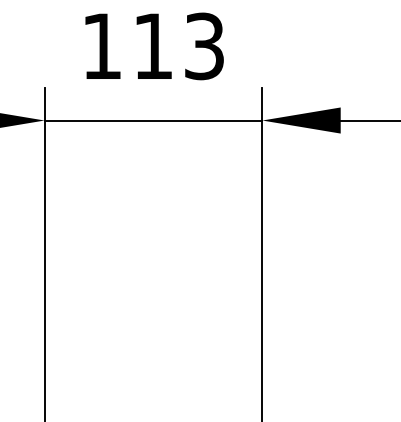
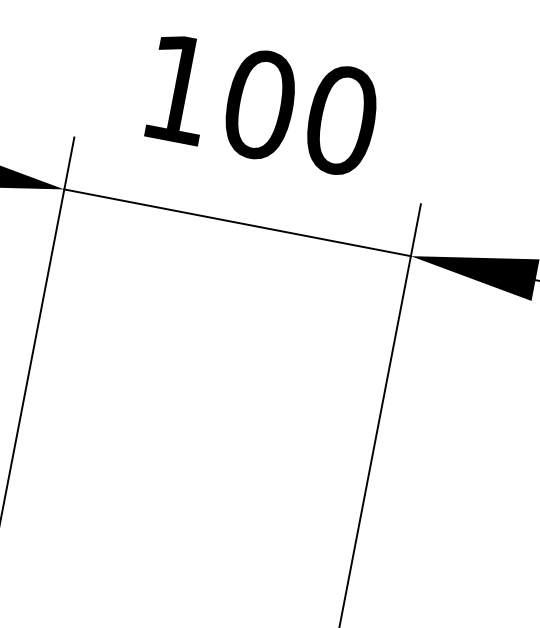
text: (178, 46) -> (300, 112), 113 -> 100

